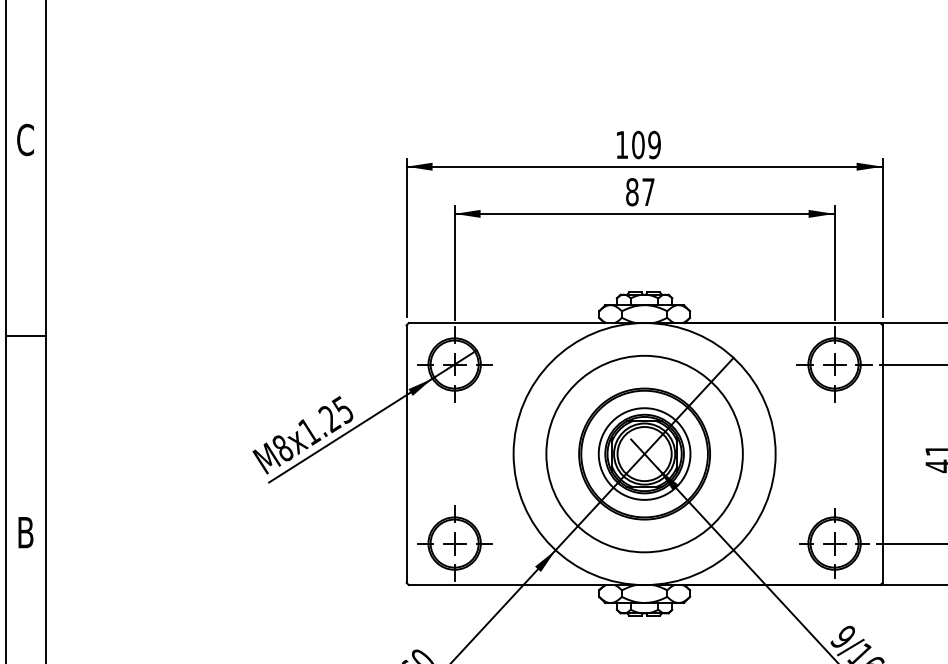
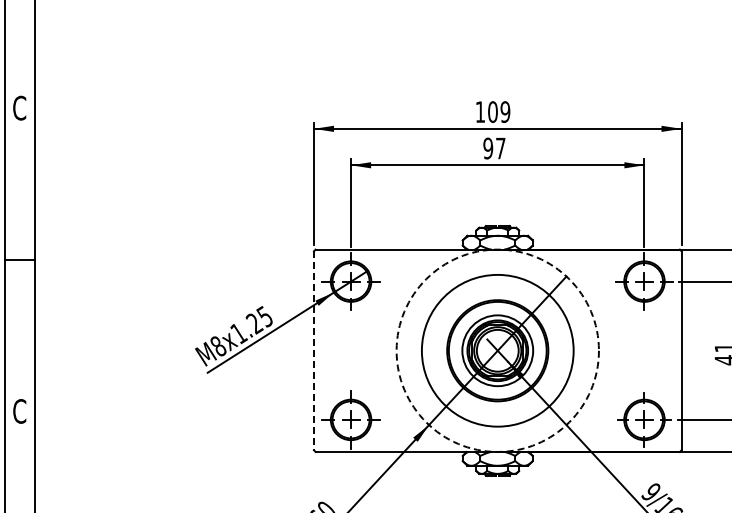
text: (632, 192) -> (488, 148), 87 -> 97
circle: (644, 453) -> (497, 350), solid -> dashed
line: (406, 455) -> (313, 351), solid -> dashed
text: (25, 532) -> (19, 411), B -> C

